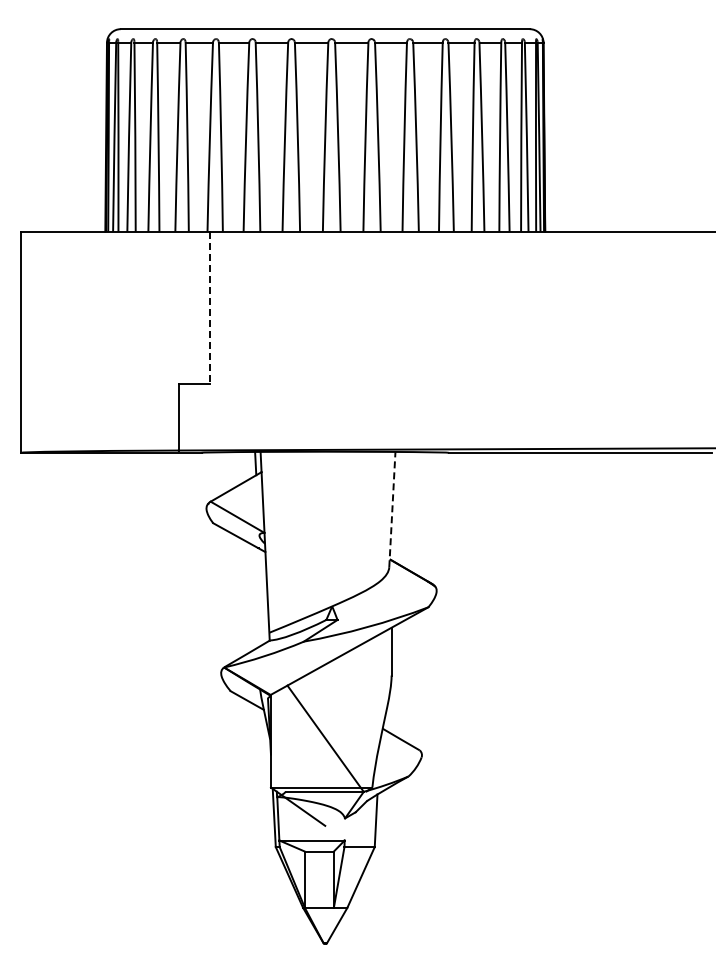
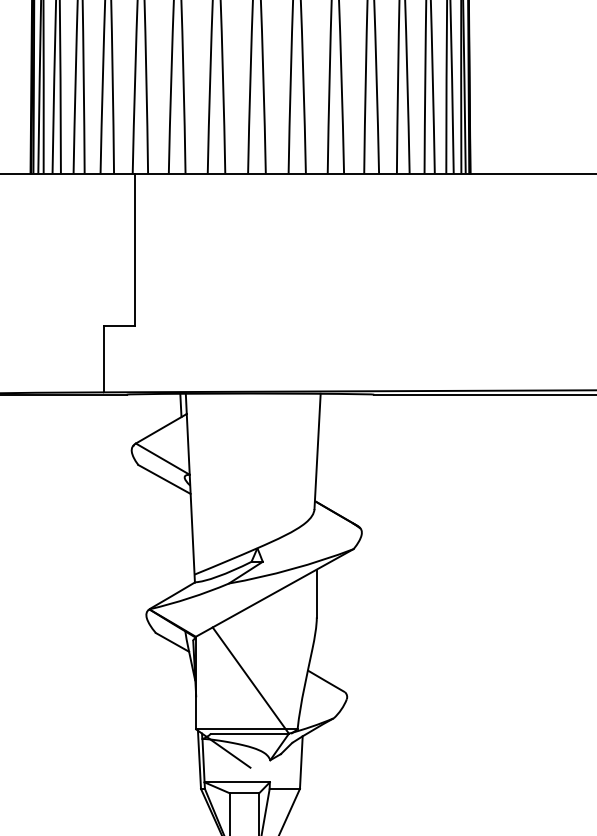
line: (209, 307) -> (134, 249), dashed -> solid
line: (392, 509) -> (317, 451), dashed -> solid

